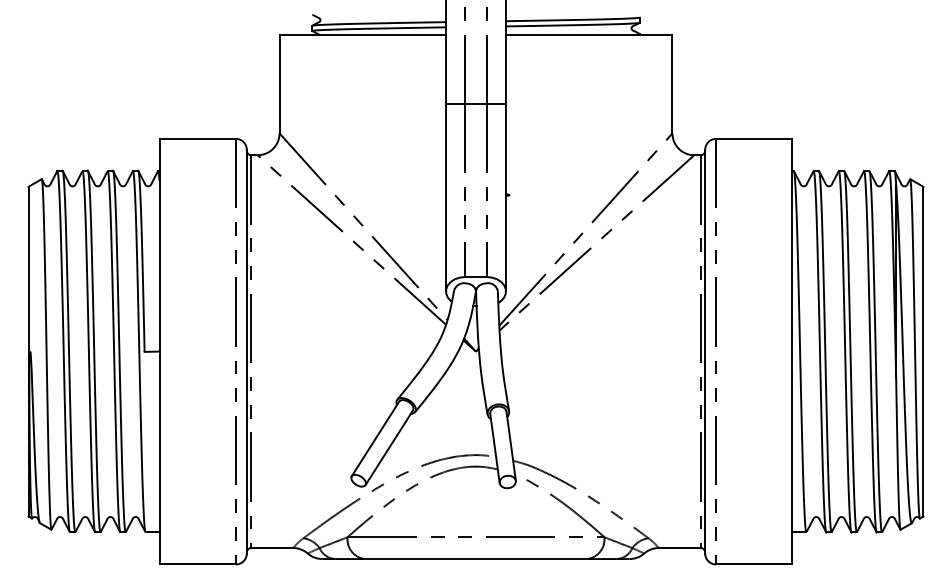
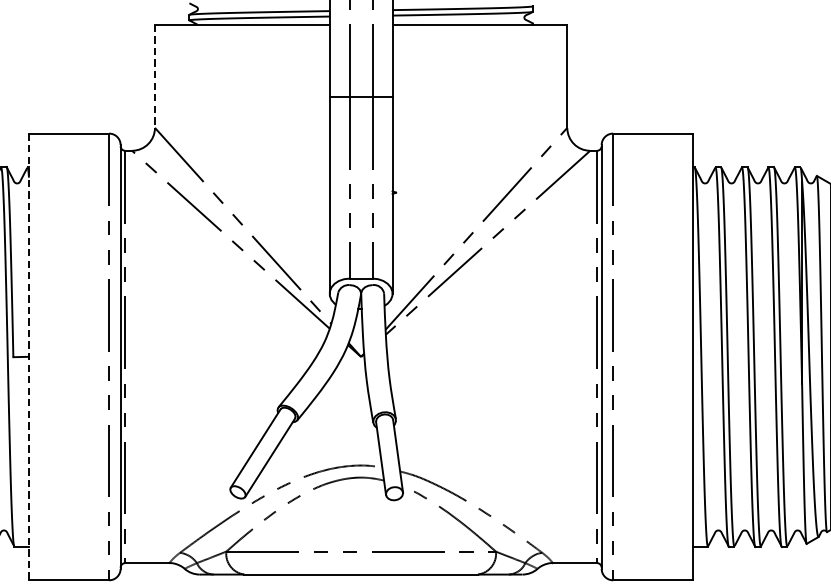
line: (279, 84) -> (154, 76), solid -> dashed
line: (159, 351) -> (28, 356), solid -> dashed

